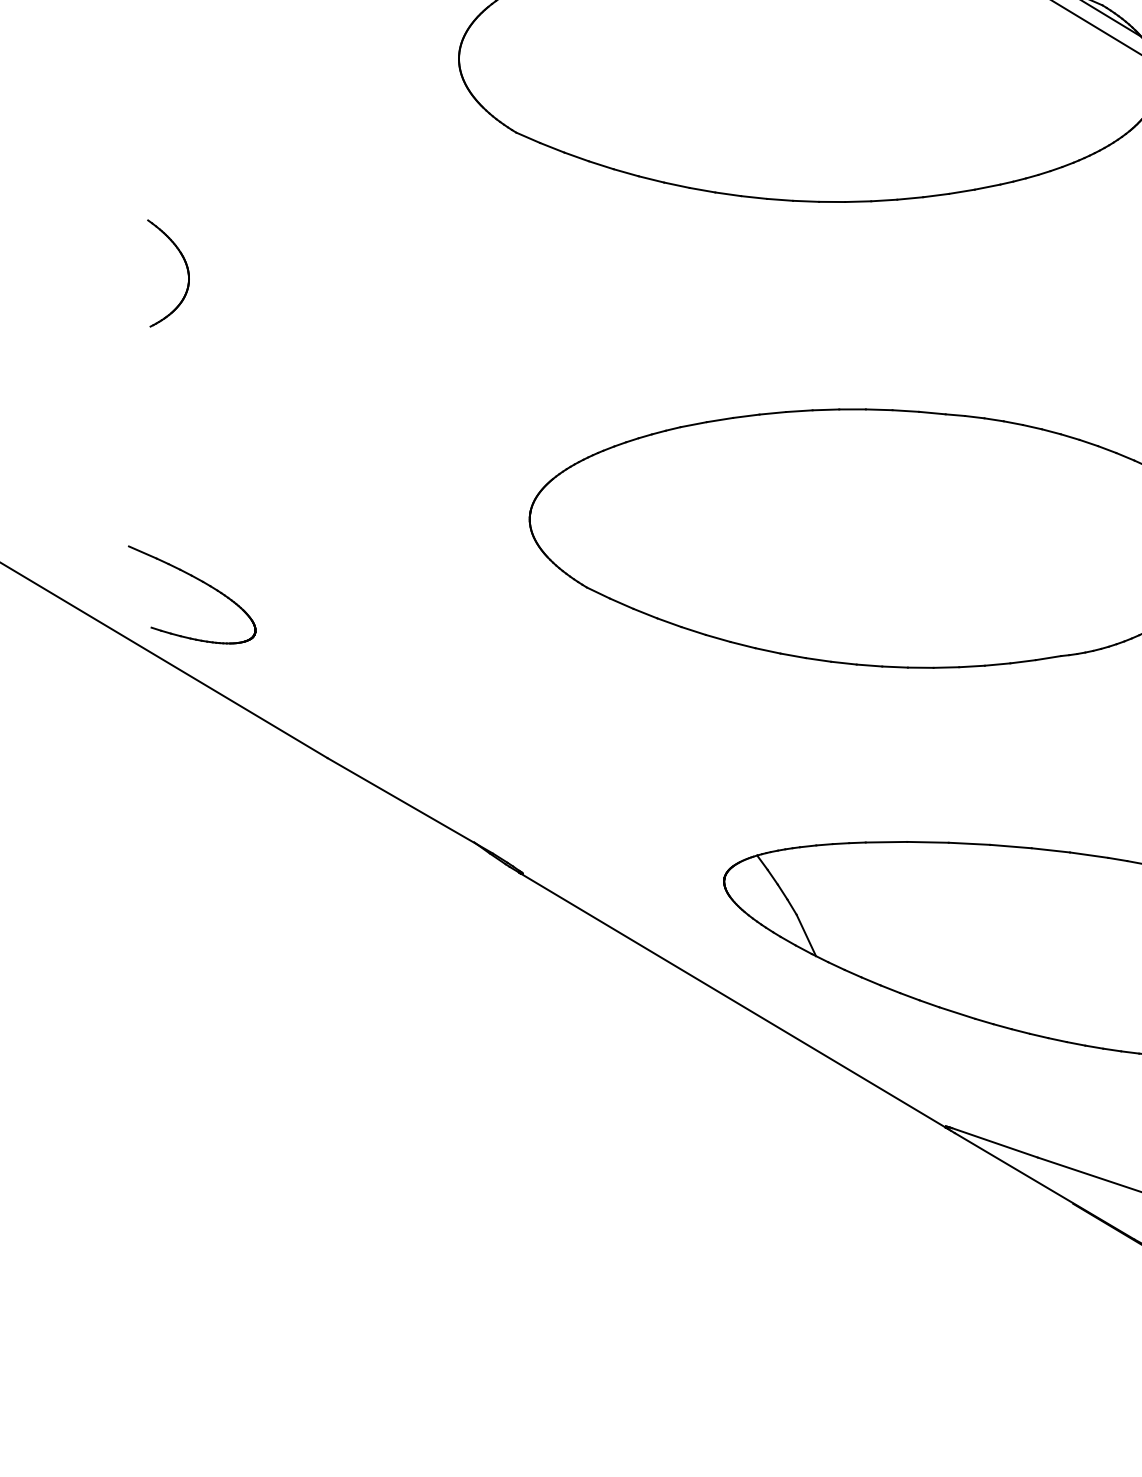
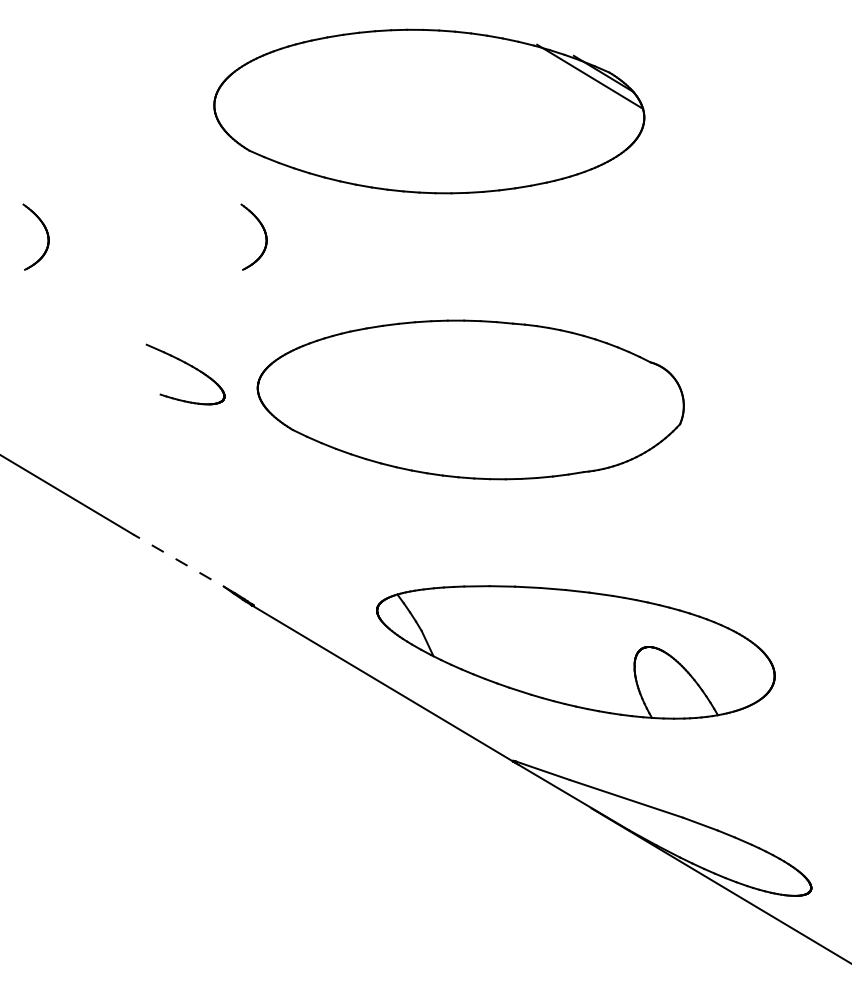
part: (539, 264) -> (263, 231), added
part: (198, 581) -> (189, 366), moved
line: (410, 806) -> (184, 564), solid -> dashed

